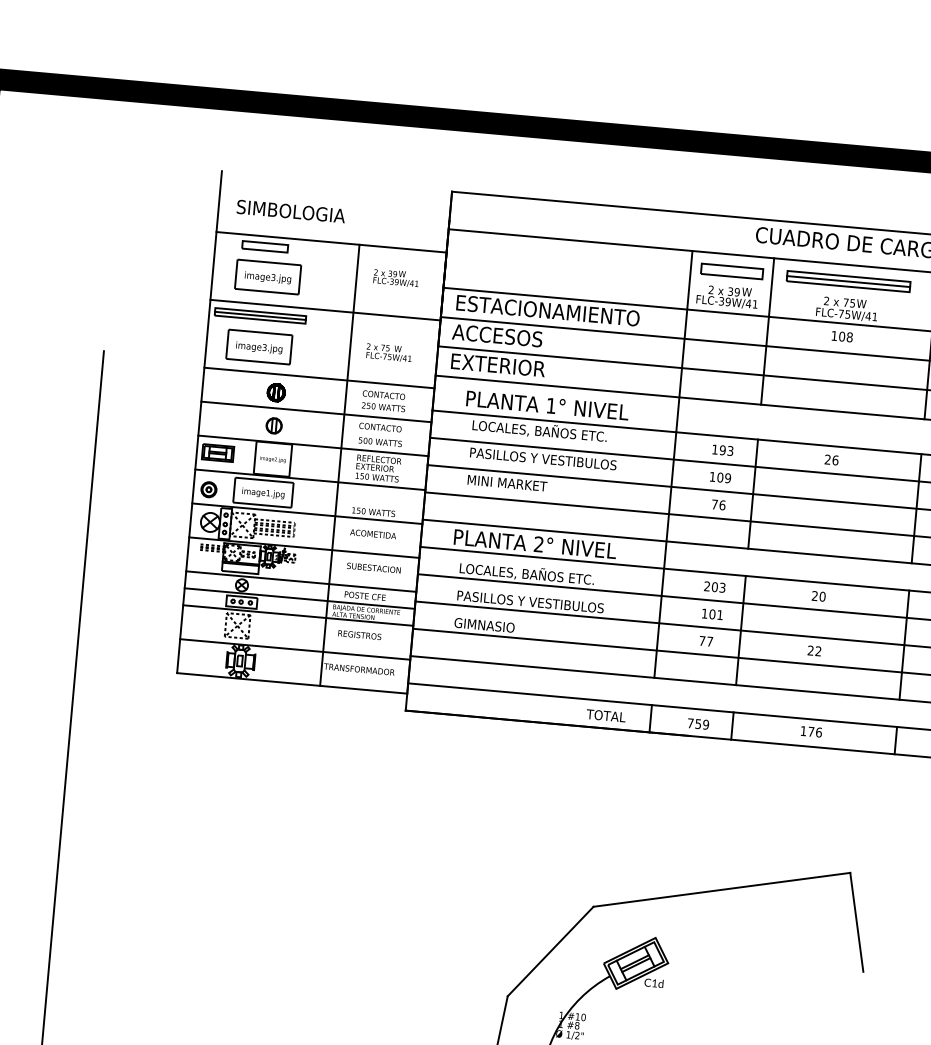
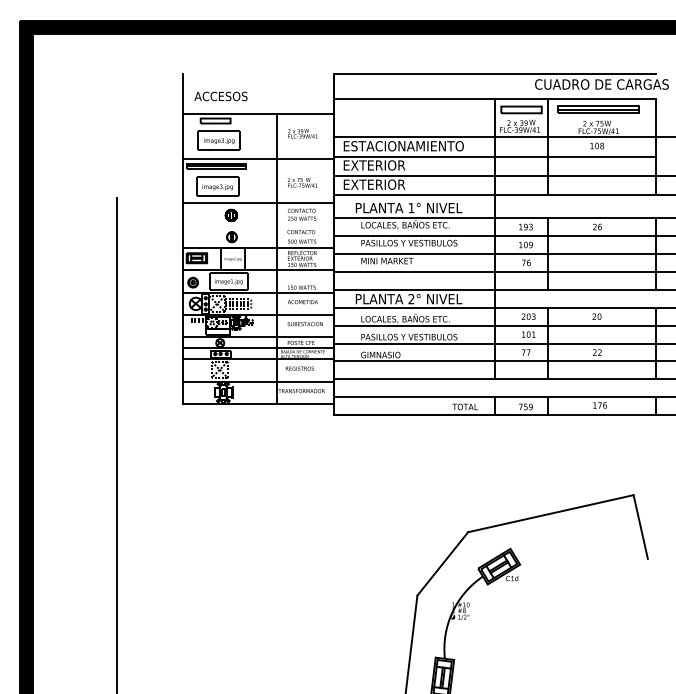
text: (289, 211) -> (229, 96), SIMBOLOGIA -> ACCESOS
text: (499, 335) -> (373, 165), ACCESOS -> EXTERIOR
line: (316, 411) -> (258, 225), removed

